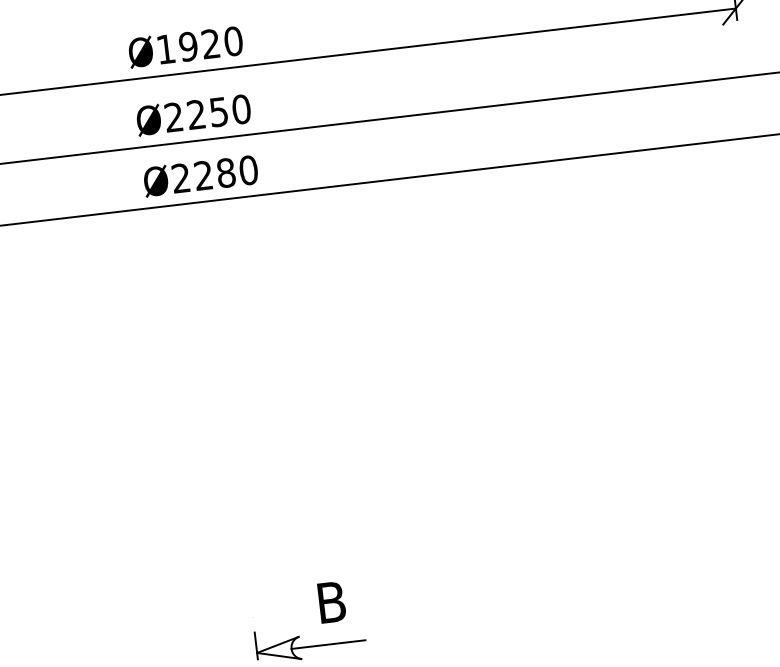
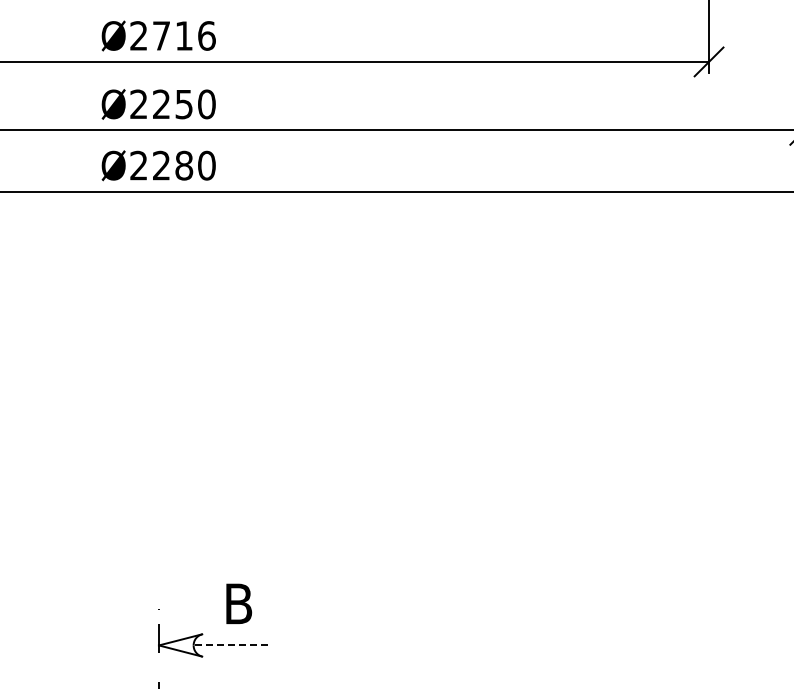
text: (199, 44) -> (172, 35), Ø1920 -> Ø2716
line: (328, 644) -> (230, 645), solid -> dashed

